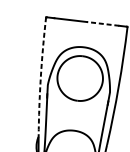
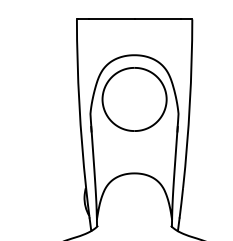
line: (102, 23) -> (157, 19), dashed -> solid
arc: (40, 76) -> (79, 103), dashed -> solid

